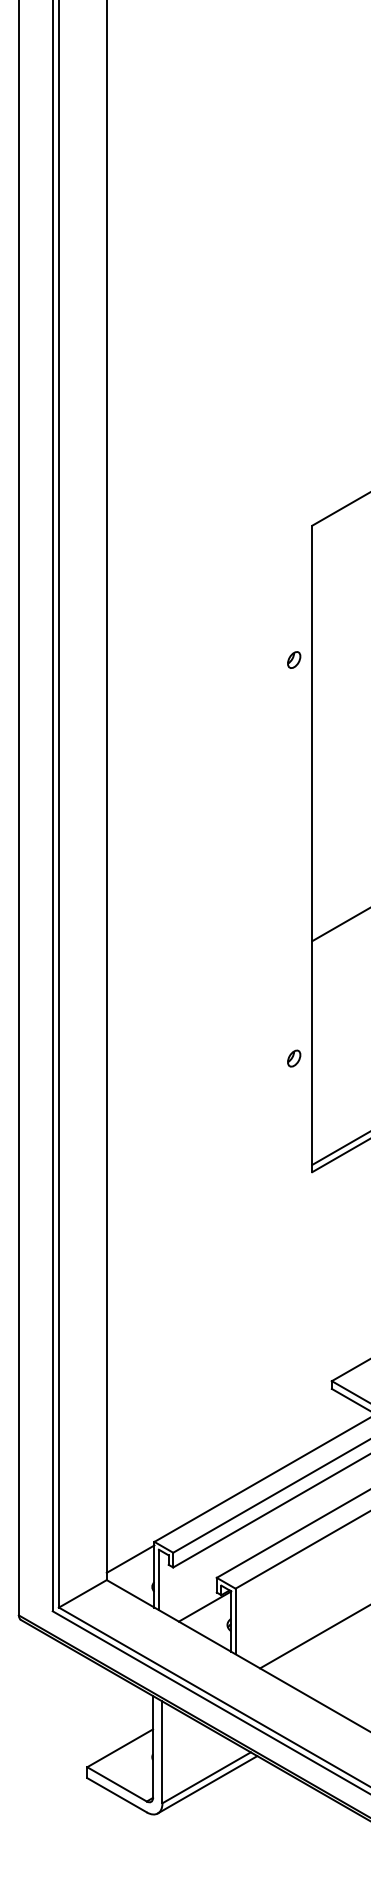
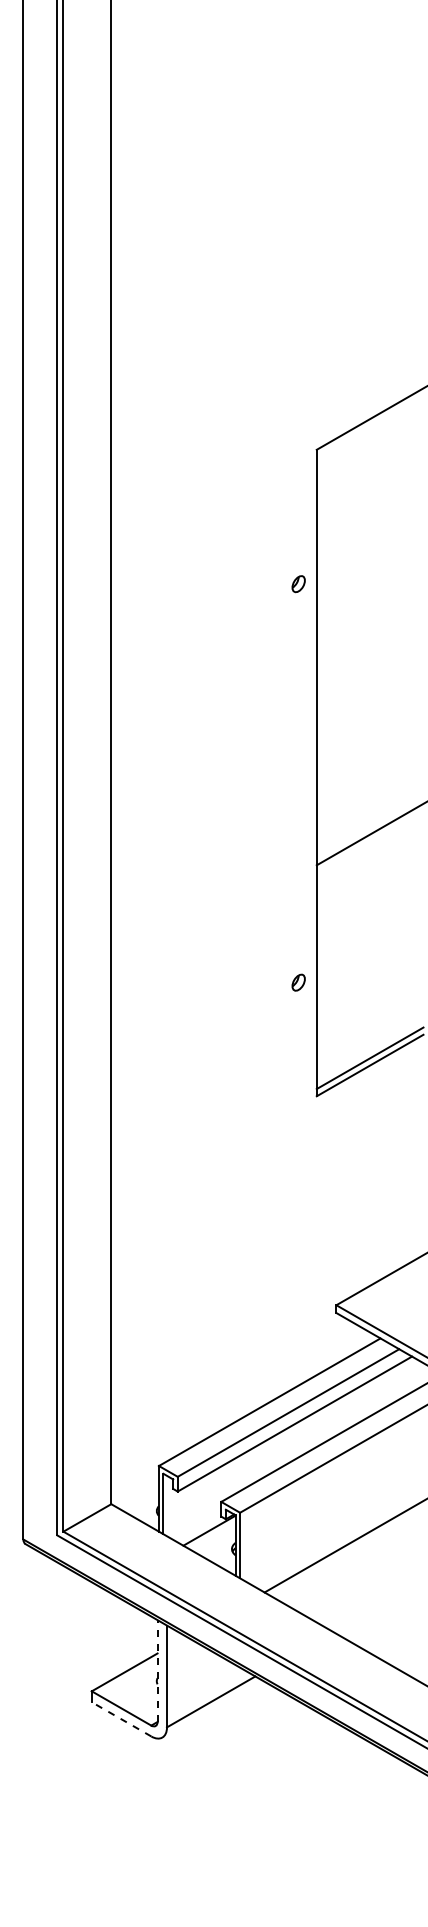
line: (129, 1558) -> (134, 1482), removed
line: (152, 1747) -> (157, 1671), solid -> dashed
line: (206, 1784) -> (211, 1708), removed
line: (116, 1795) -> (121, 1719), solid -> dashed

